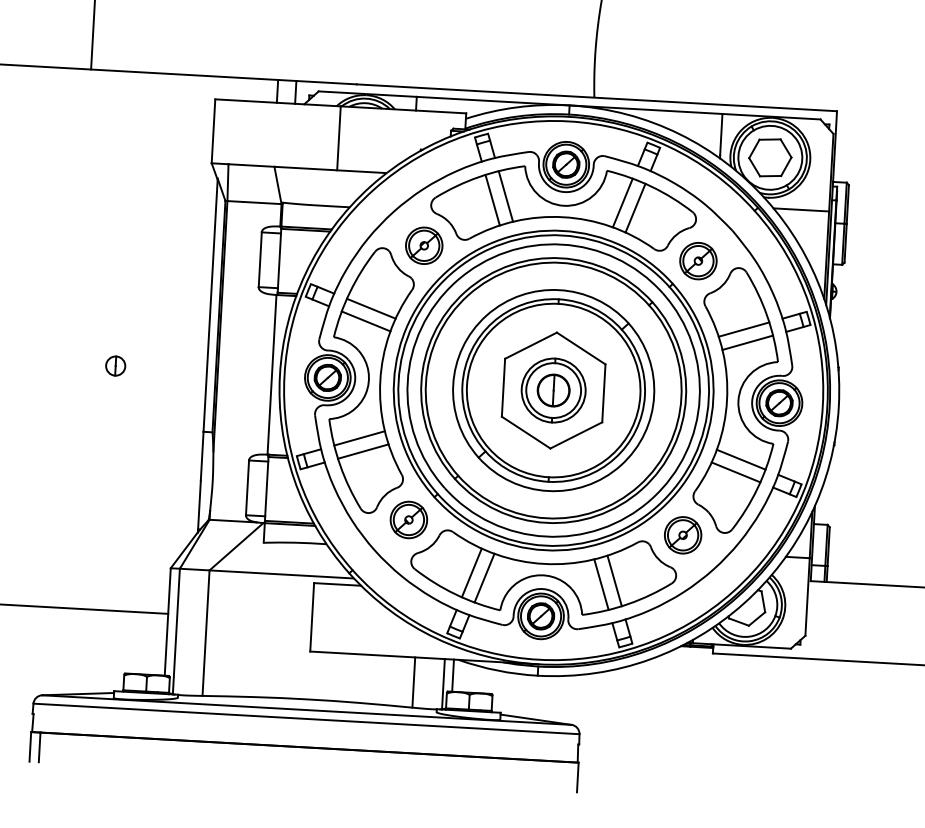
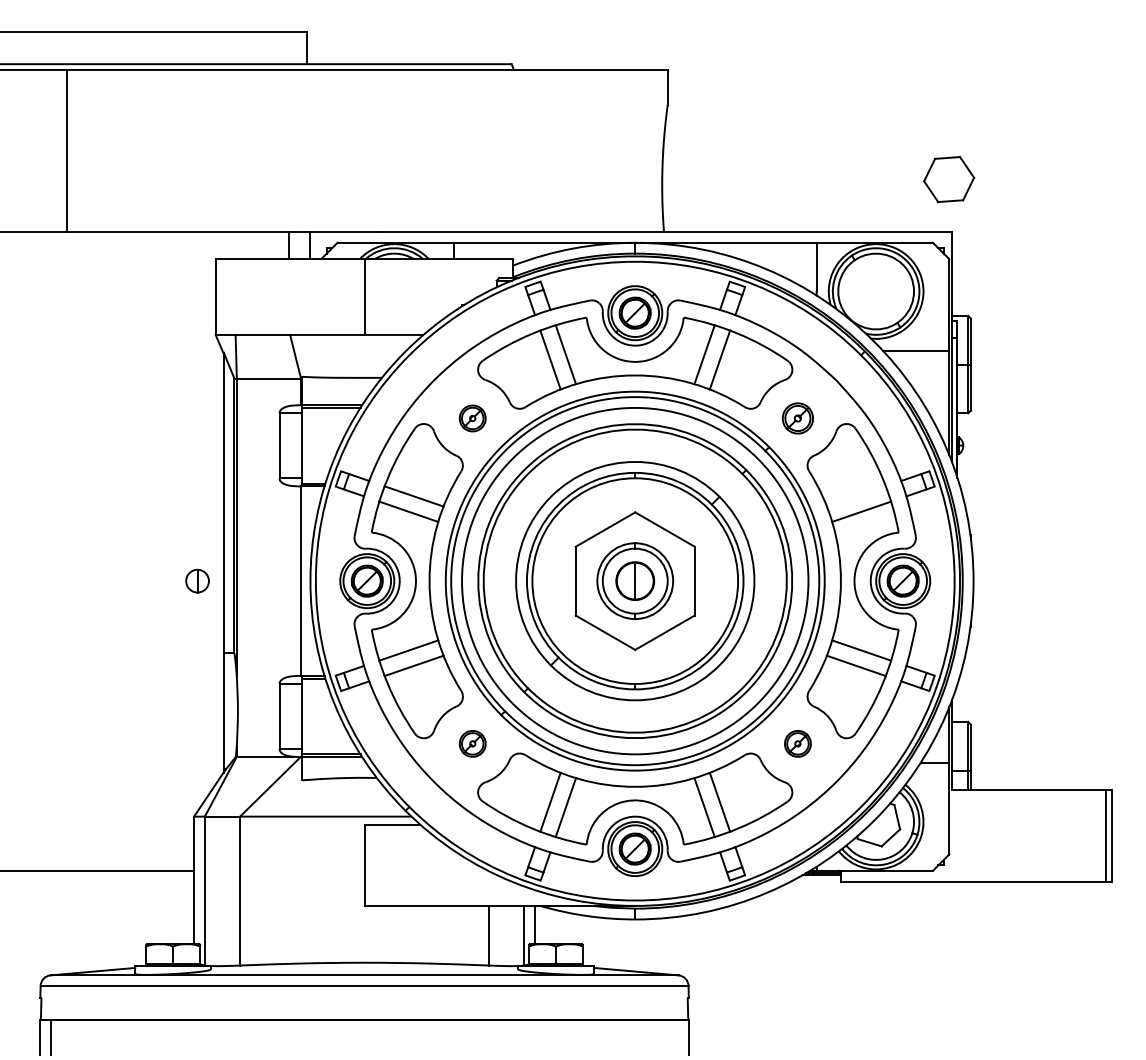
part: (770, 157) -> (949, 179), moved
part: (424, 245) -> (472, 418), size x0.6
part: (698, 261) -> (797, 418), size x0.7
line: (743, 329) -> (855, 496), removed
part: (115, 365) -> (197, 580), moved
part: (408, 519) -> (472, 743), size x0.6
part: (682, 535) -> (797, 743), size x0.6

